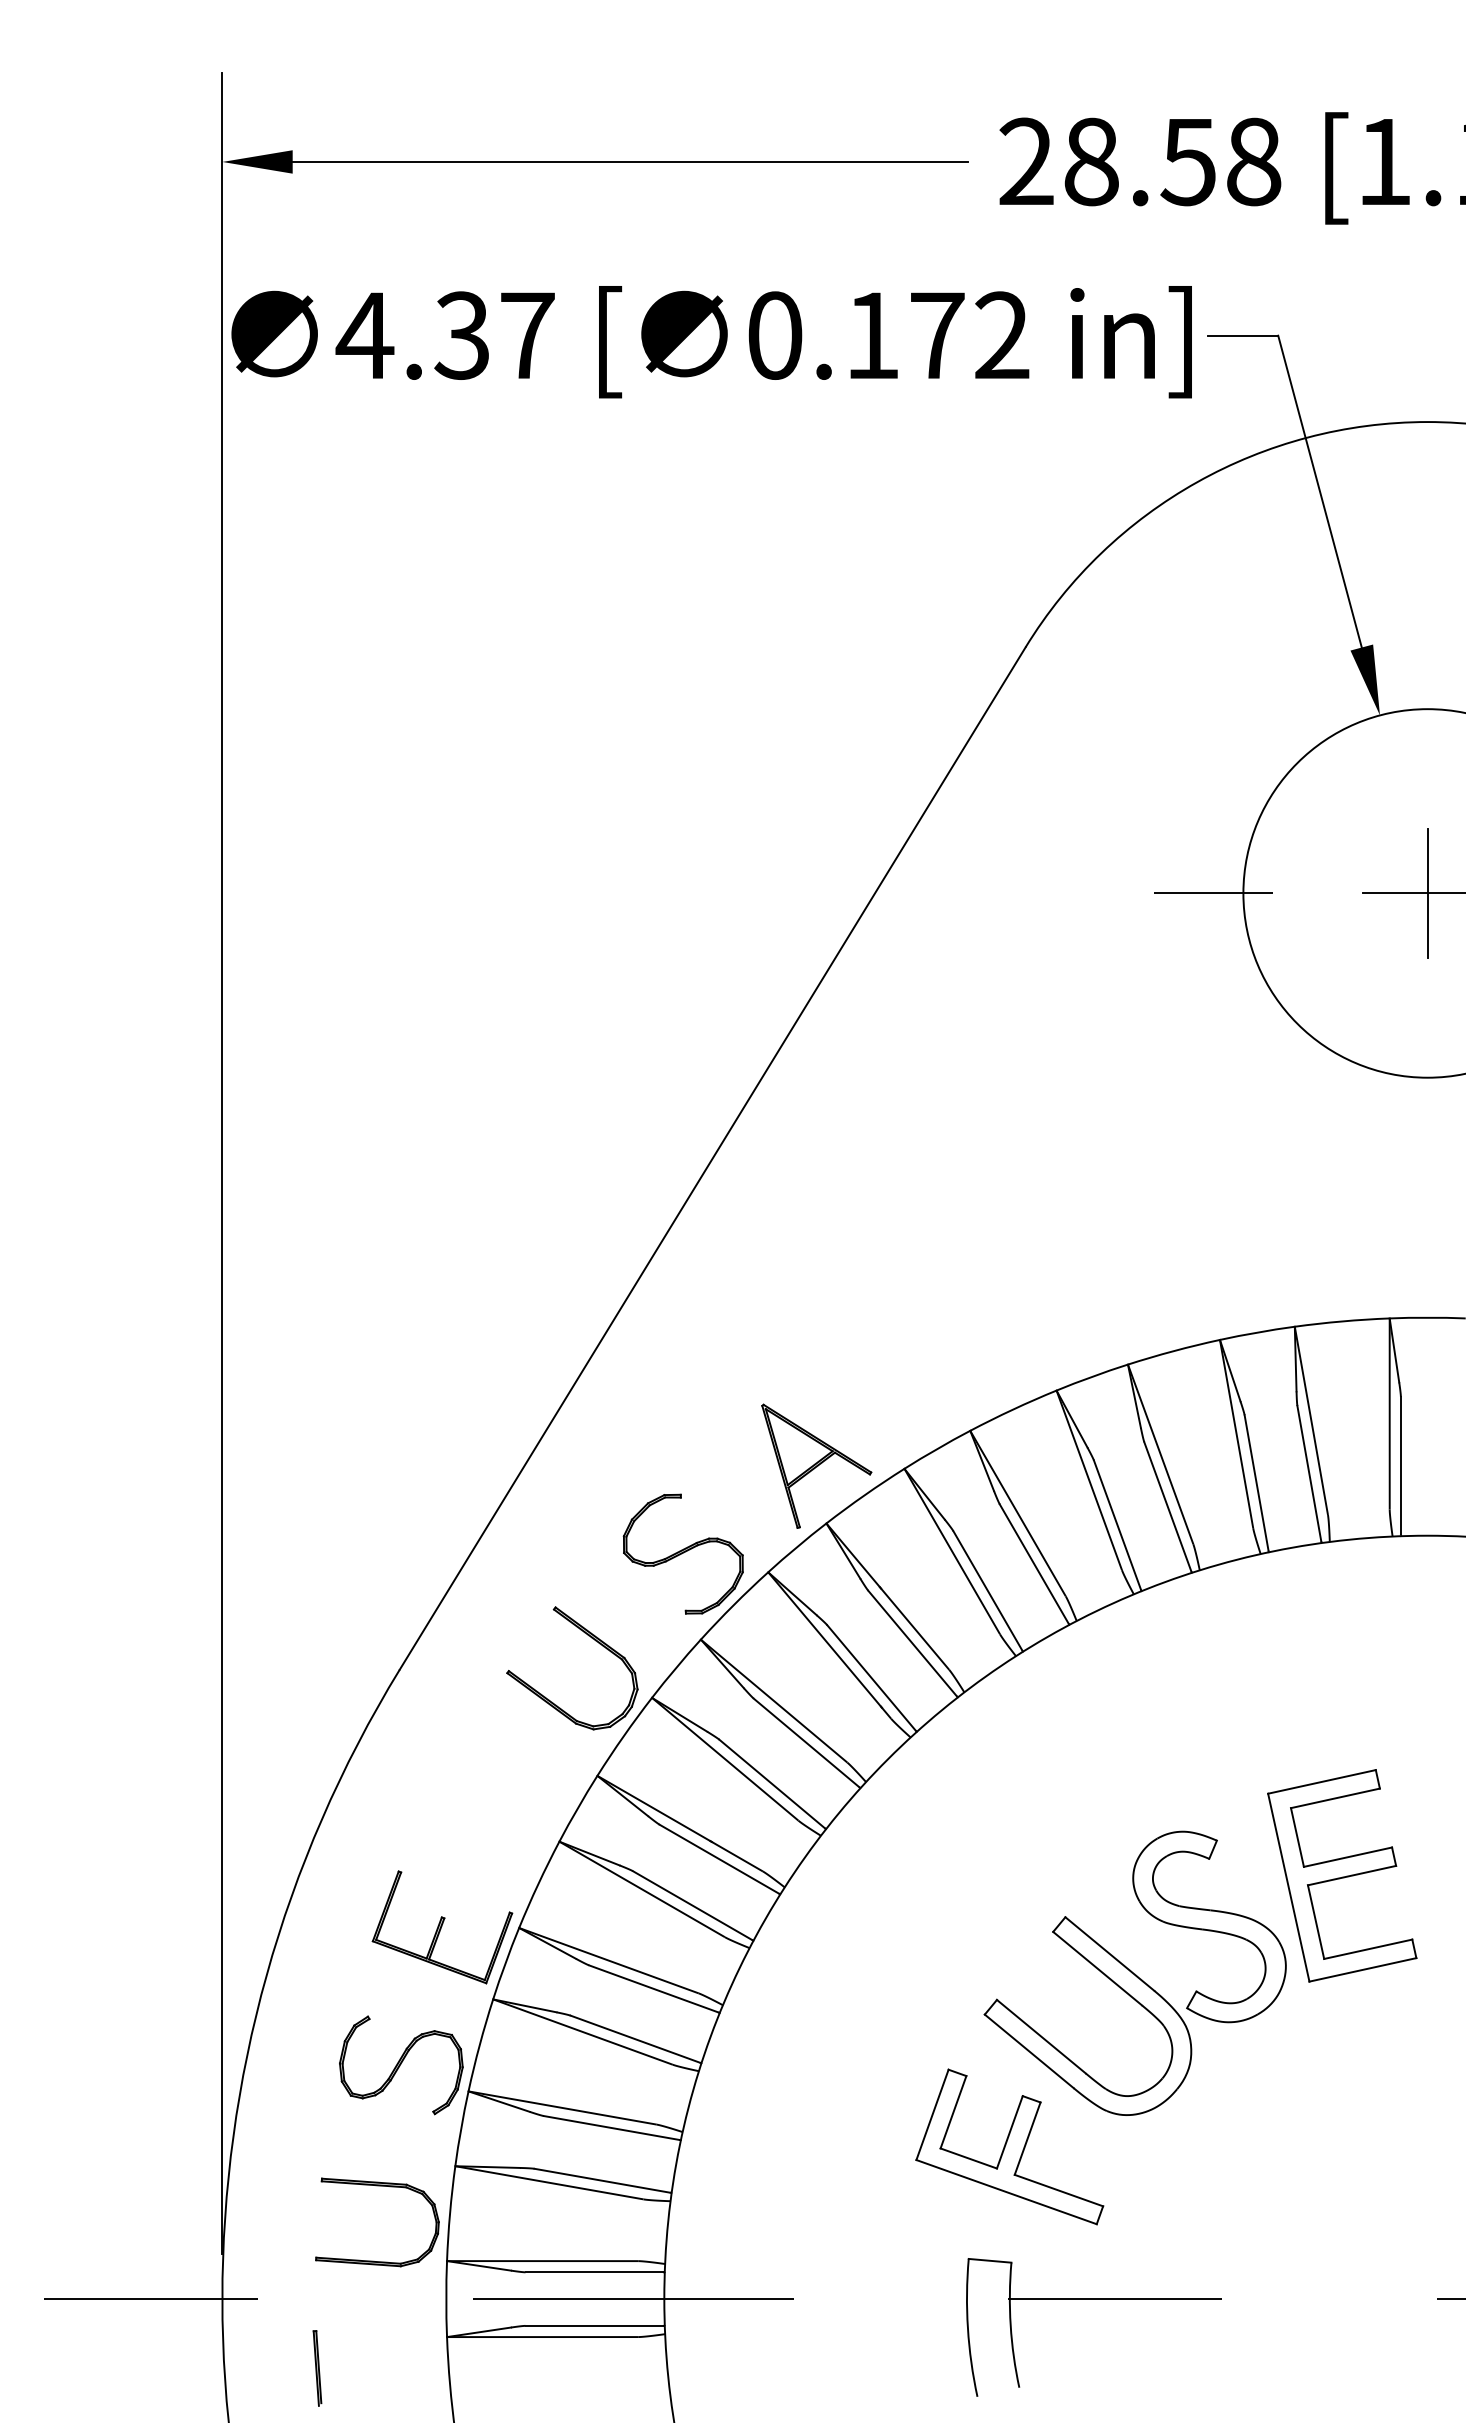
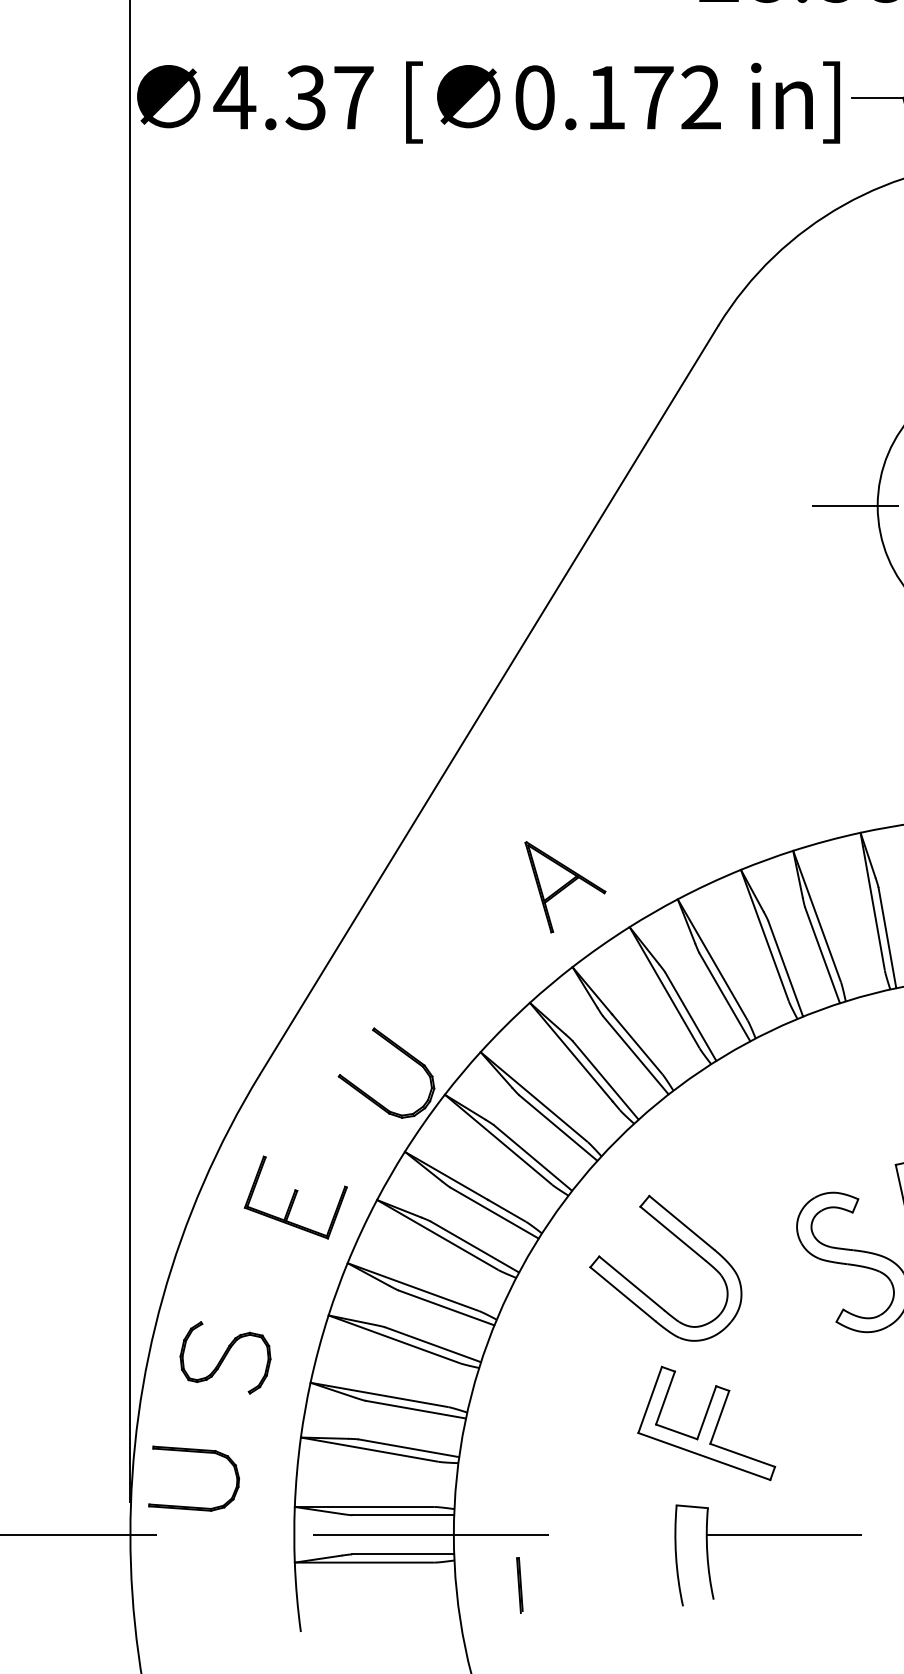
part: (816, 1465) -> (565, 886), moved
part: (682, 1553) -> (467, 989), removed
part: (442, 1927) -> (295, 1197), moved
part: (1113, 1983) -> (684, 1244), moved
part: (401, 2065) -> (225, 1357), moved
part: (377, 2186) -> (194, 1452), moved
part: (317, 2368) -> (519, 1585), moved

